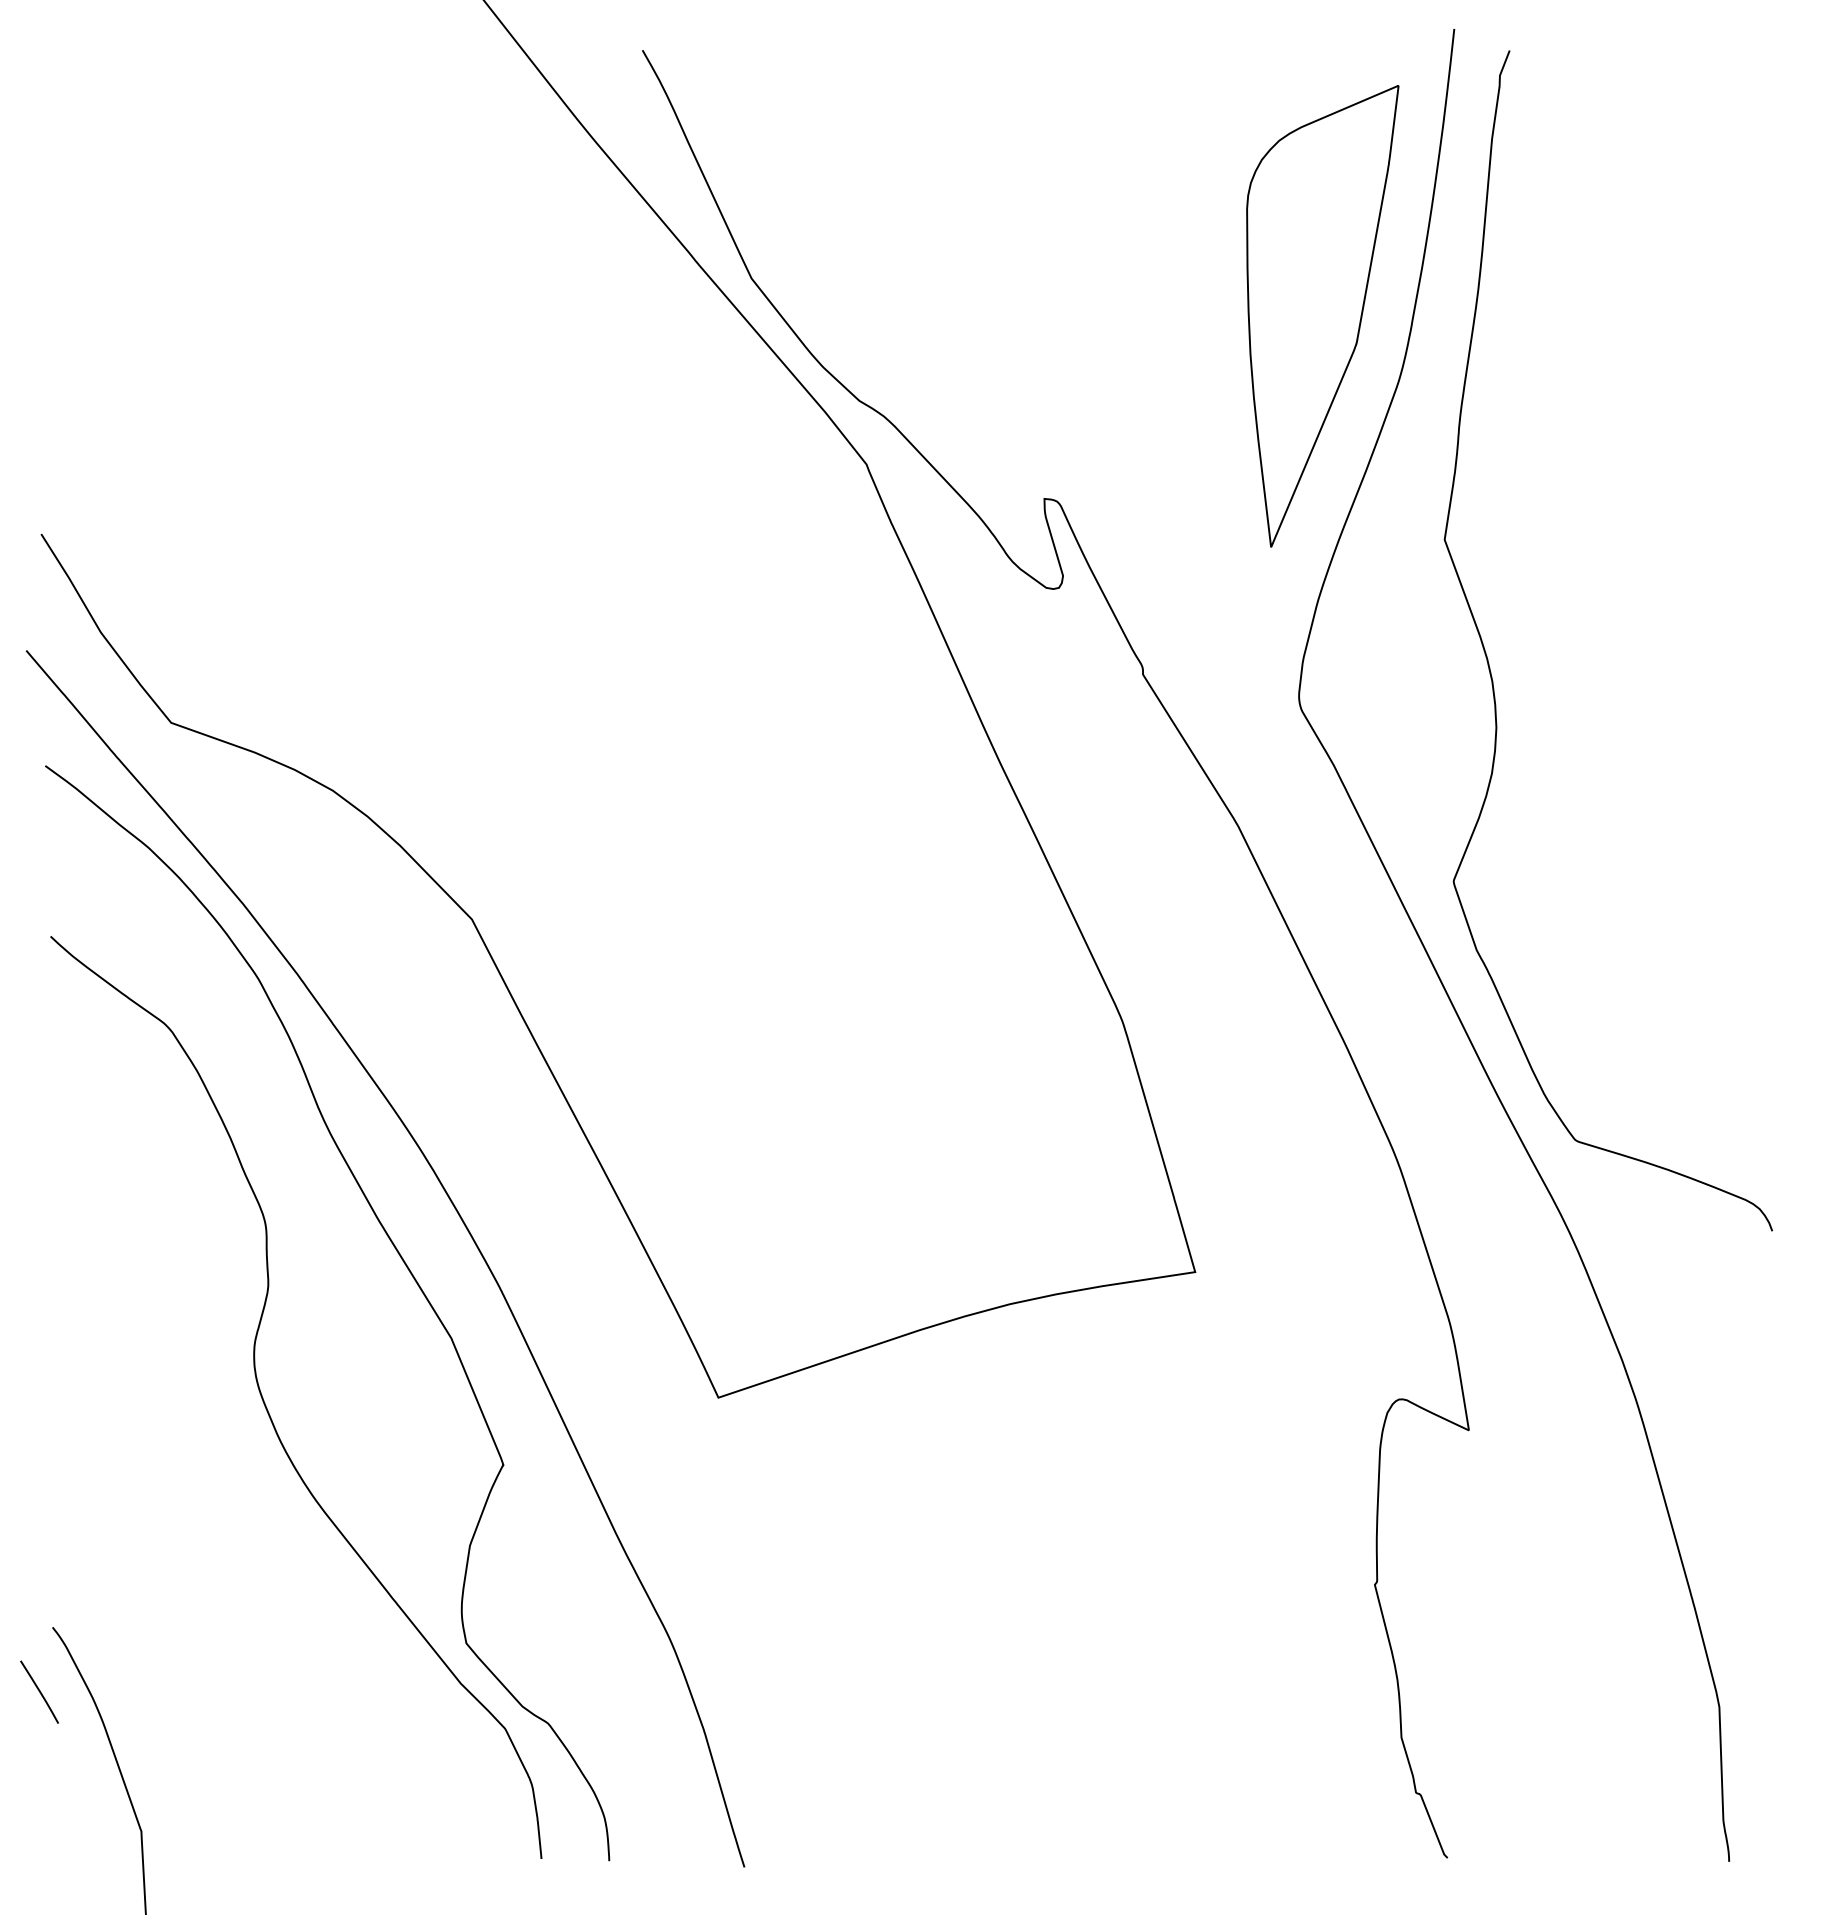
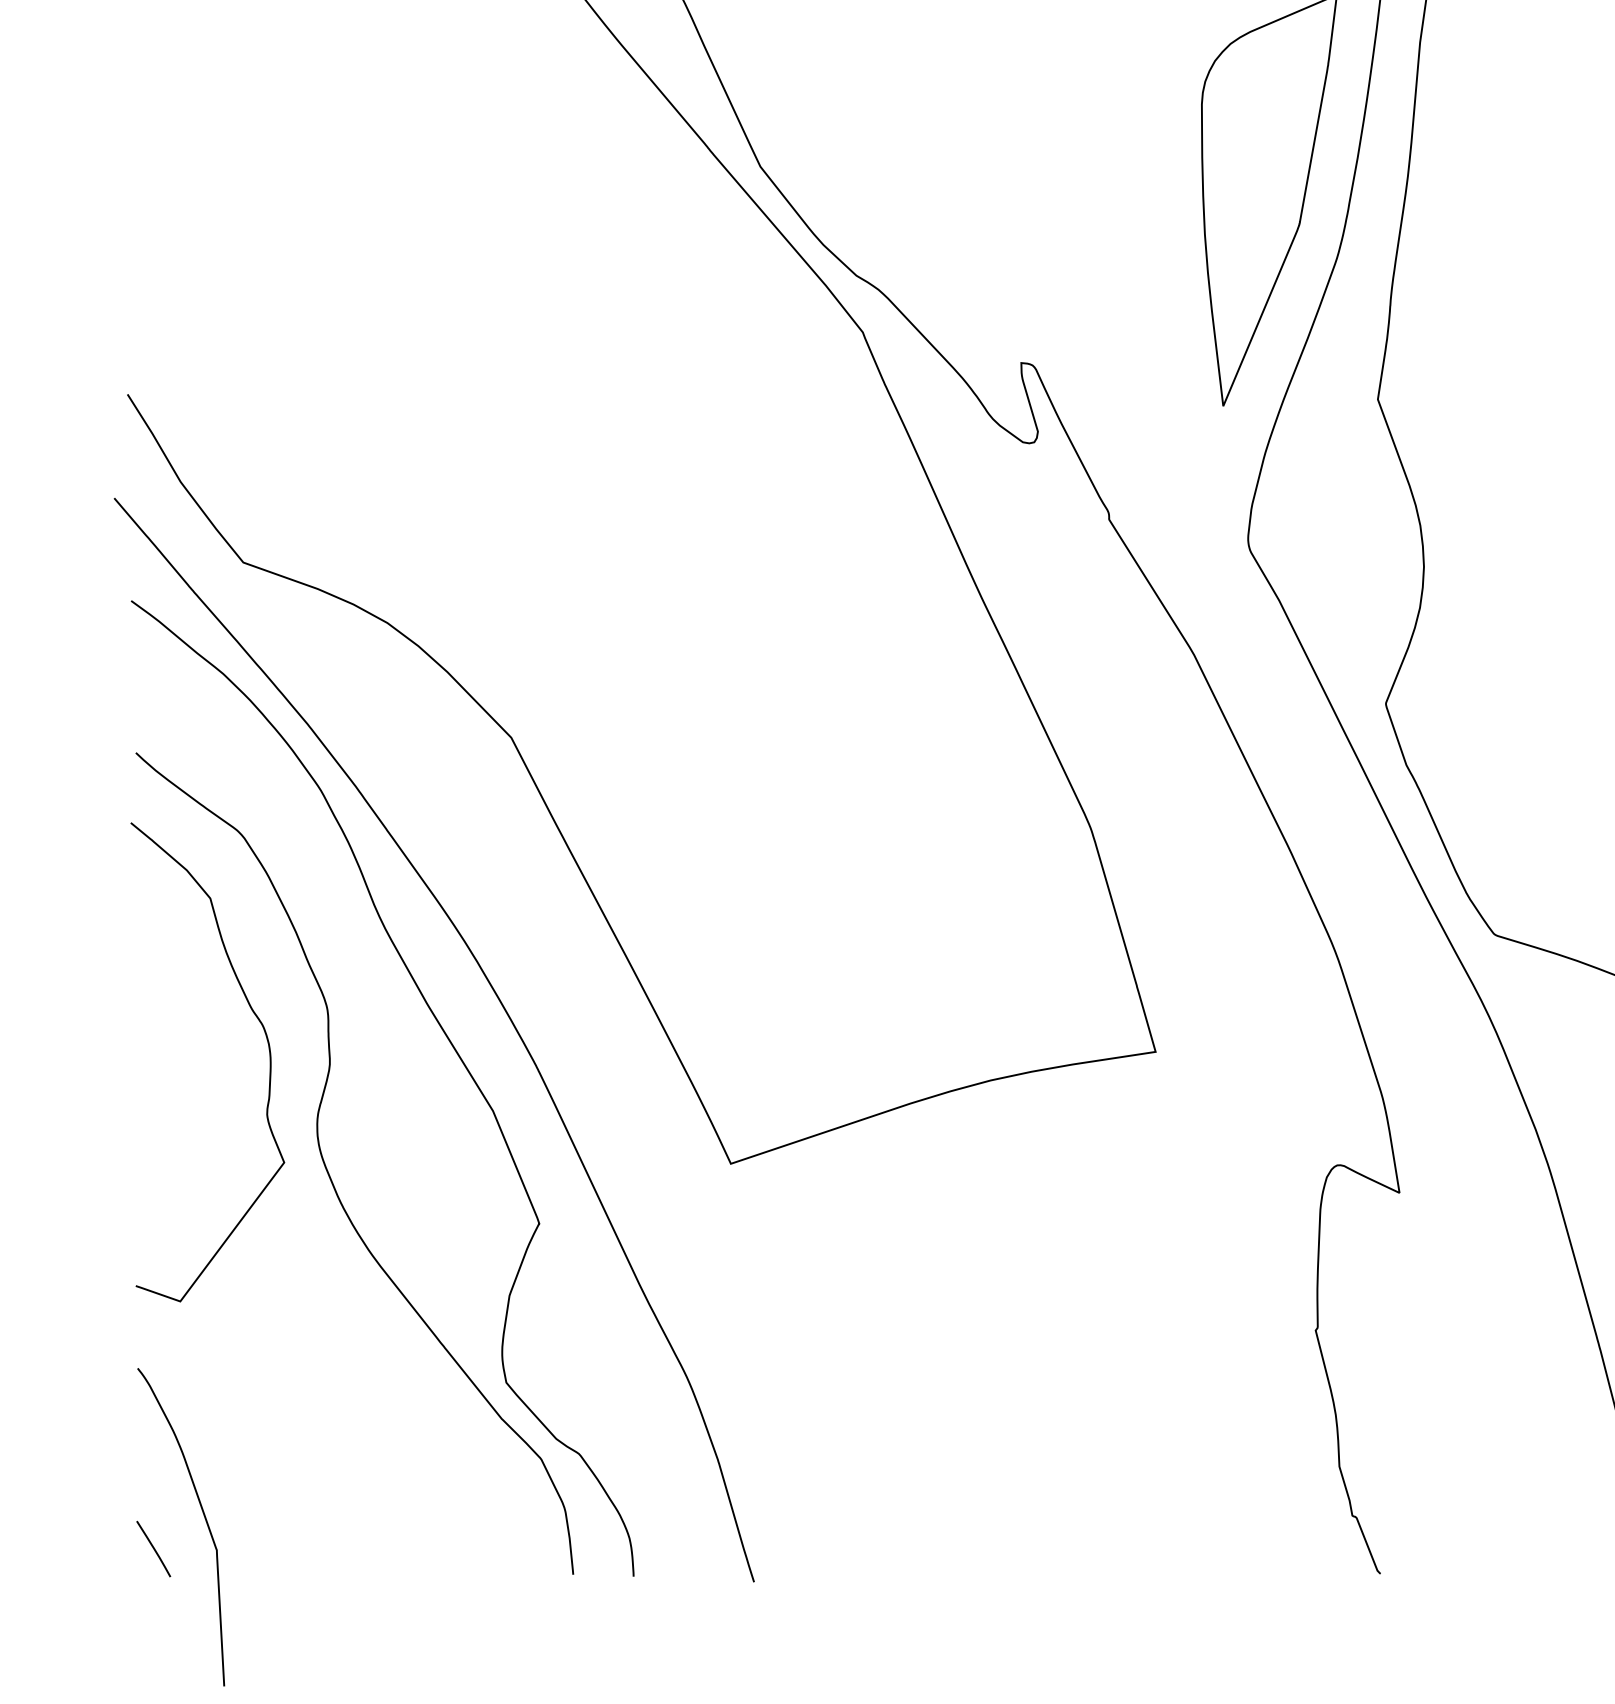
curve: (200, 1281) -> (269, 1060), added
line: (39, 1691) -> (153, 1548), moved

